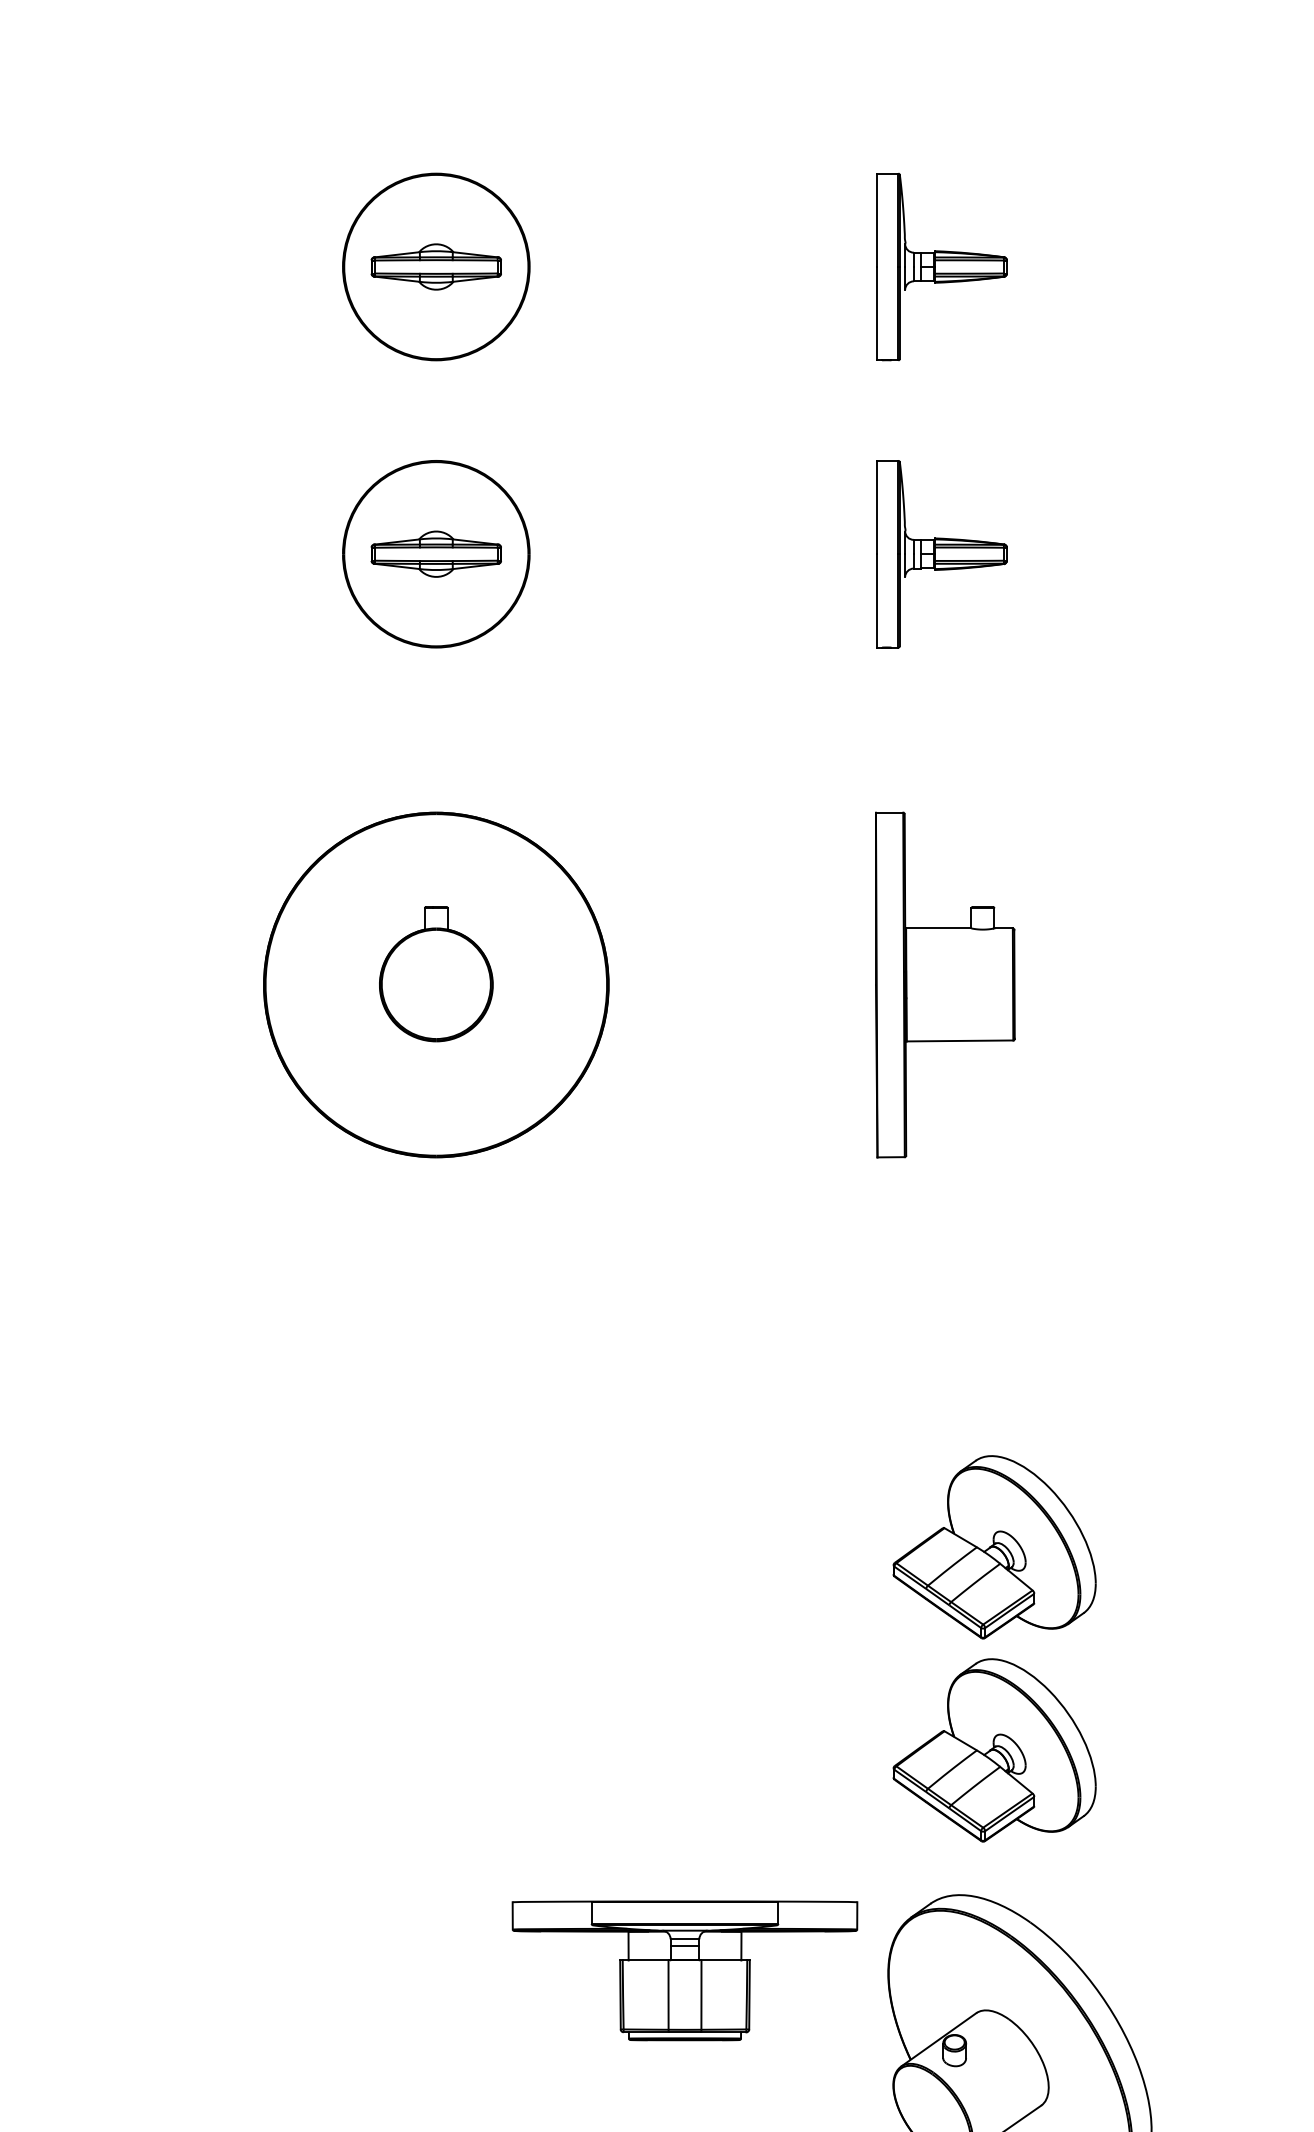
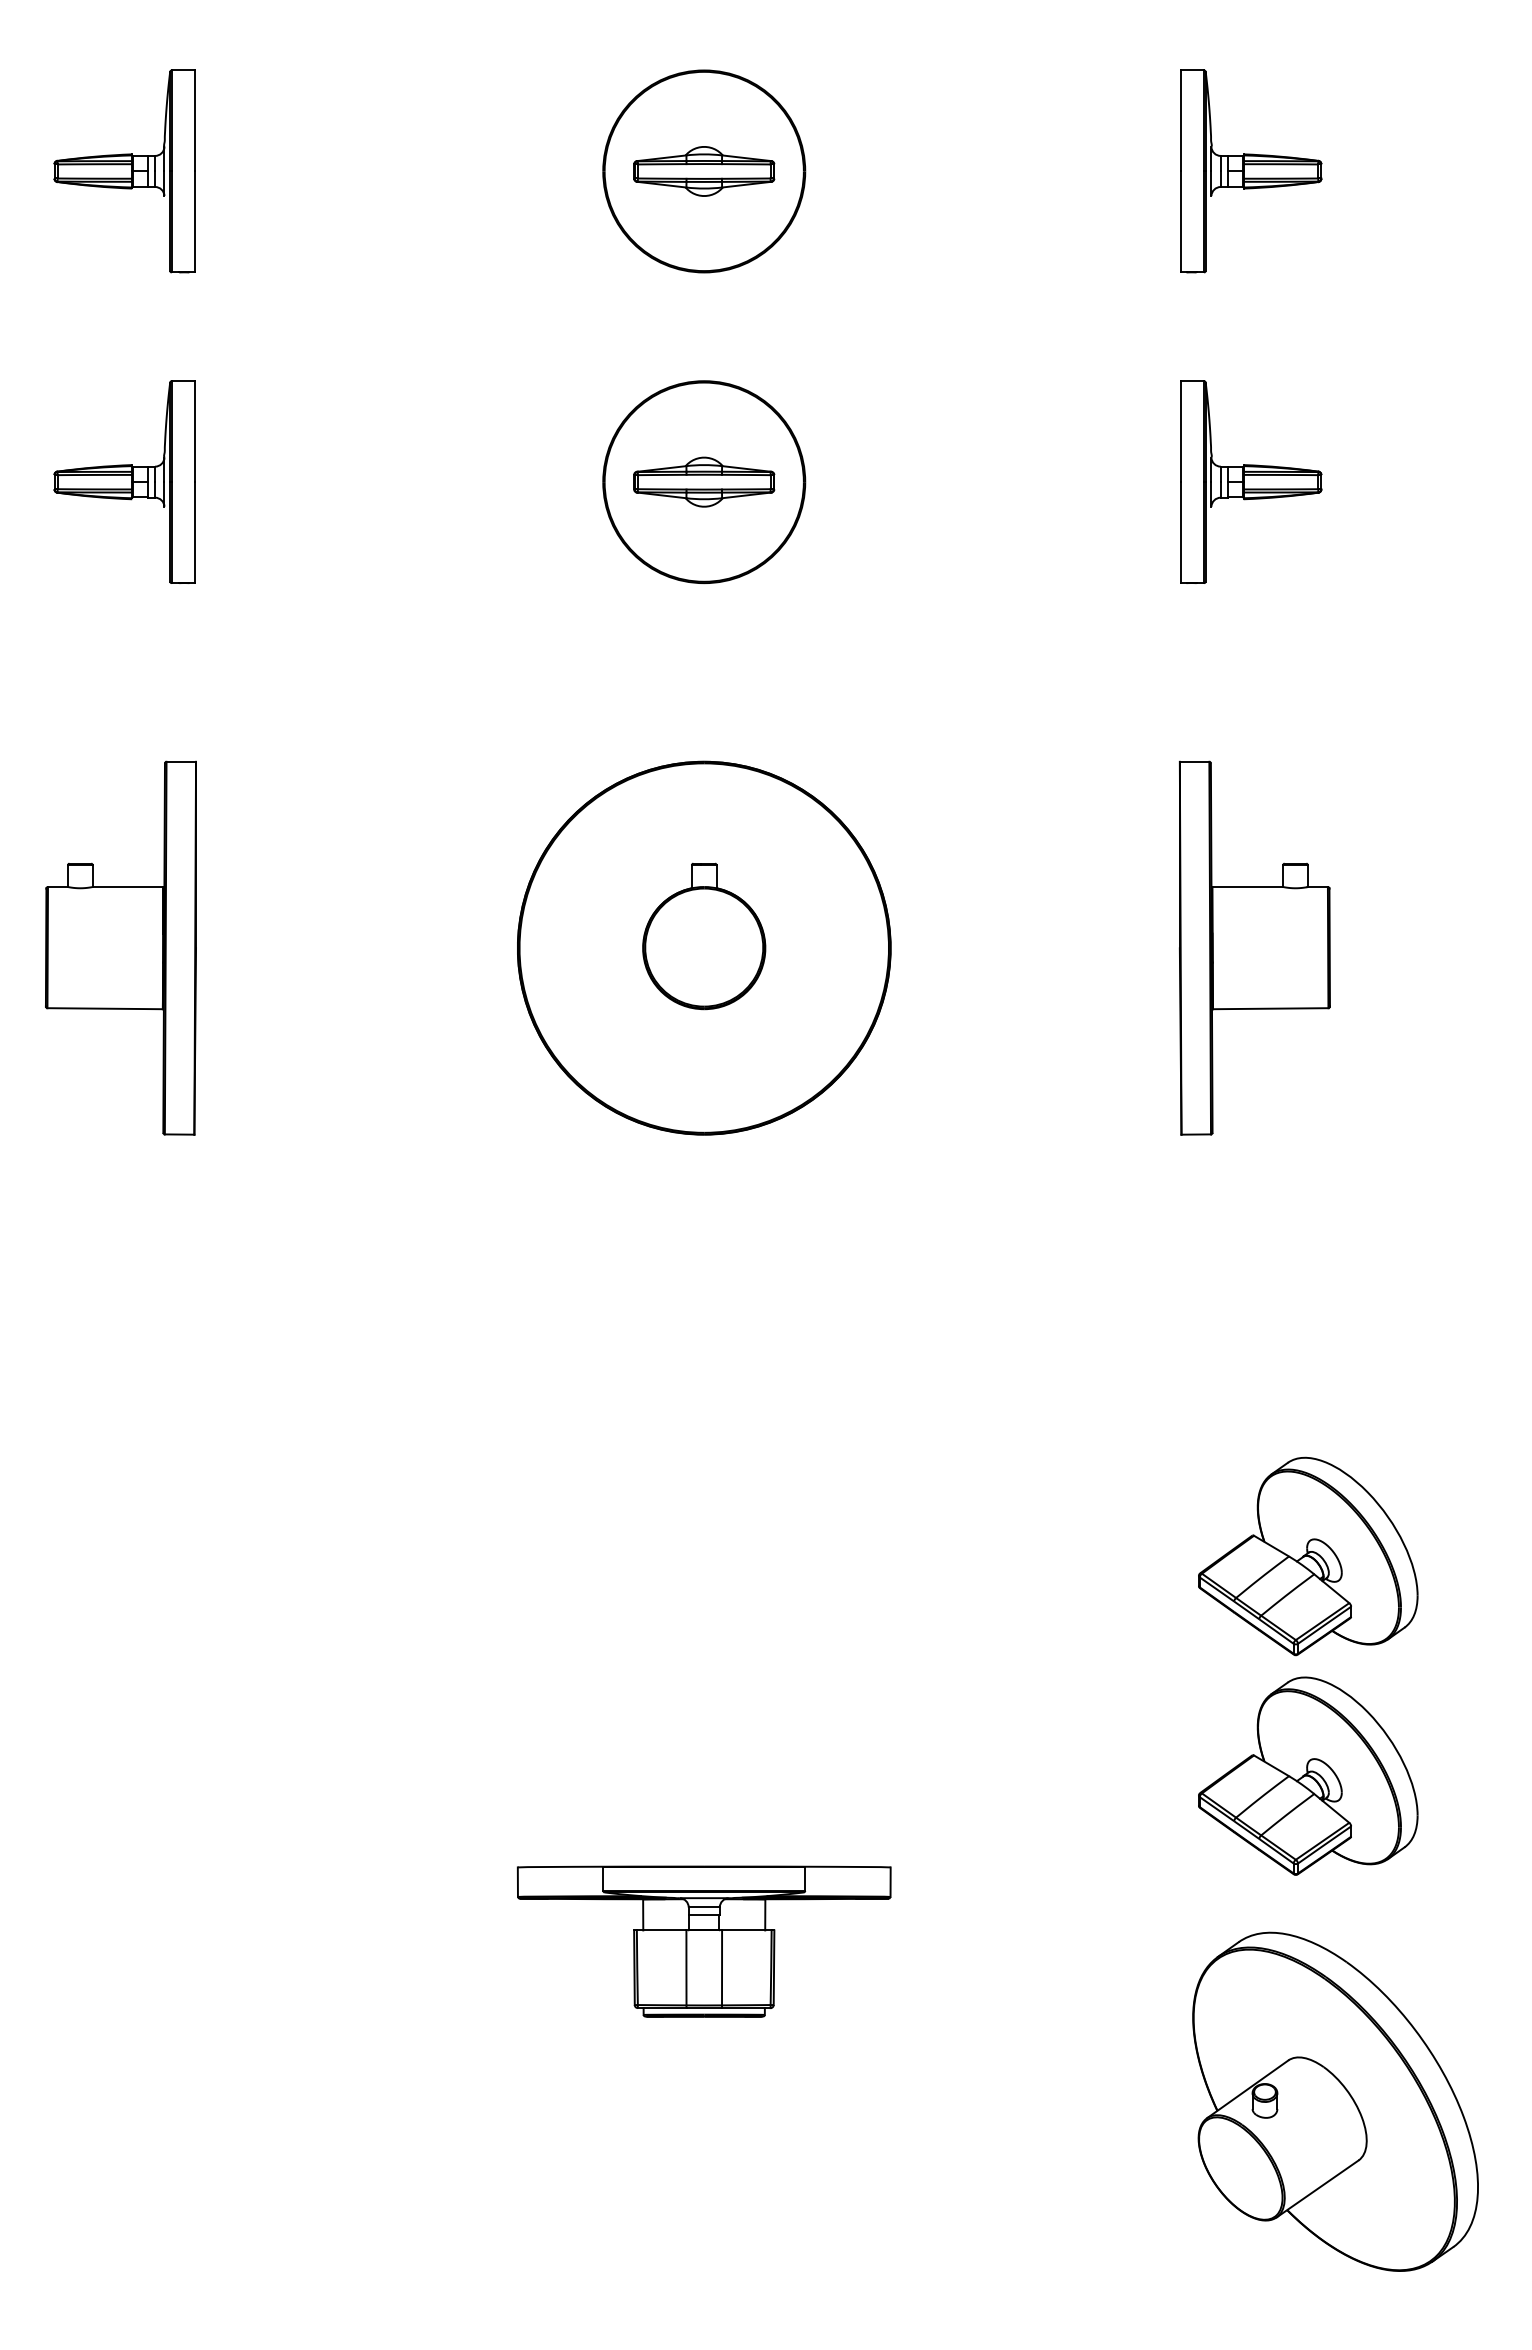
part: (684, 1970) -> (703, 1941), moved

